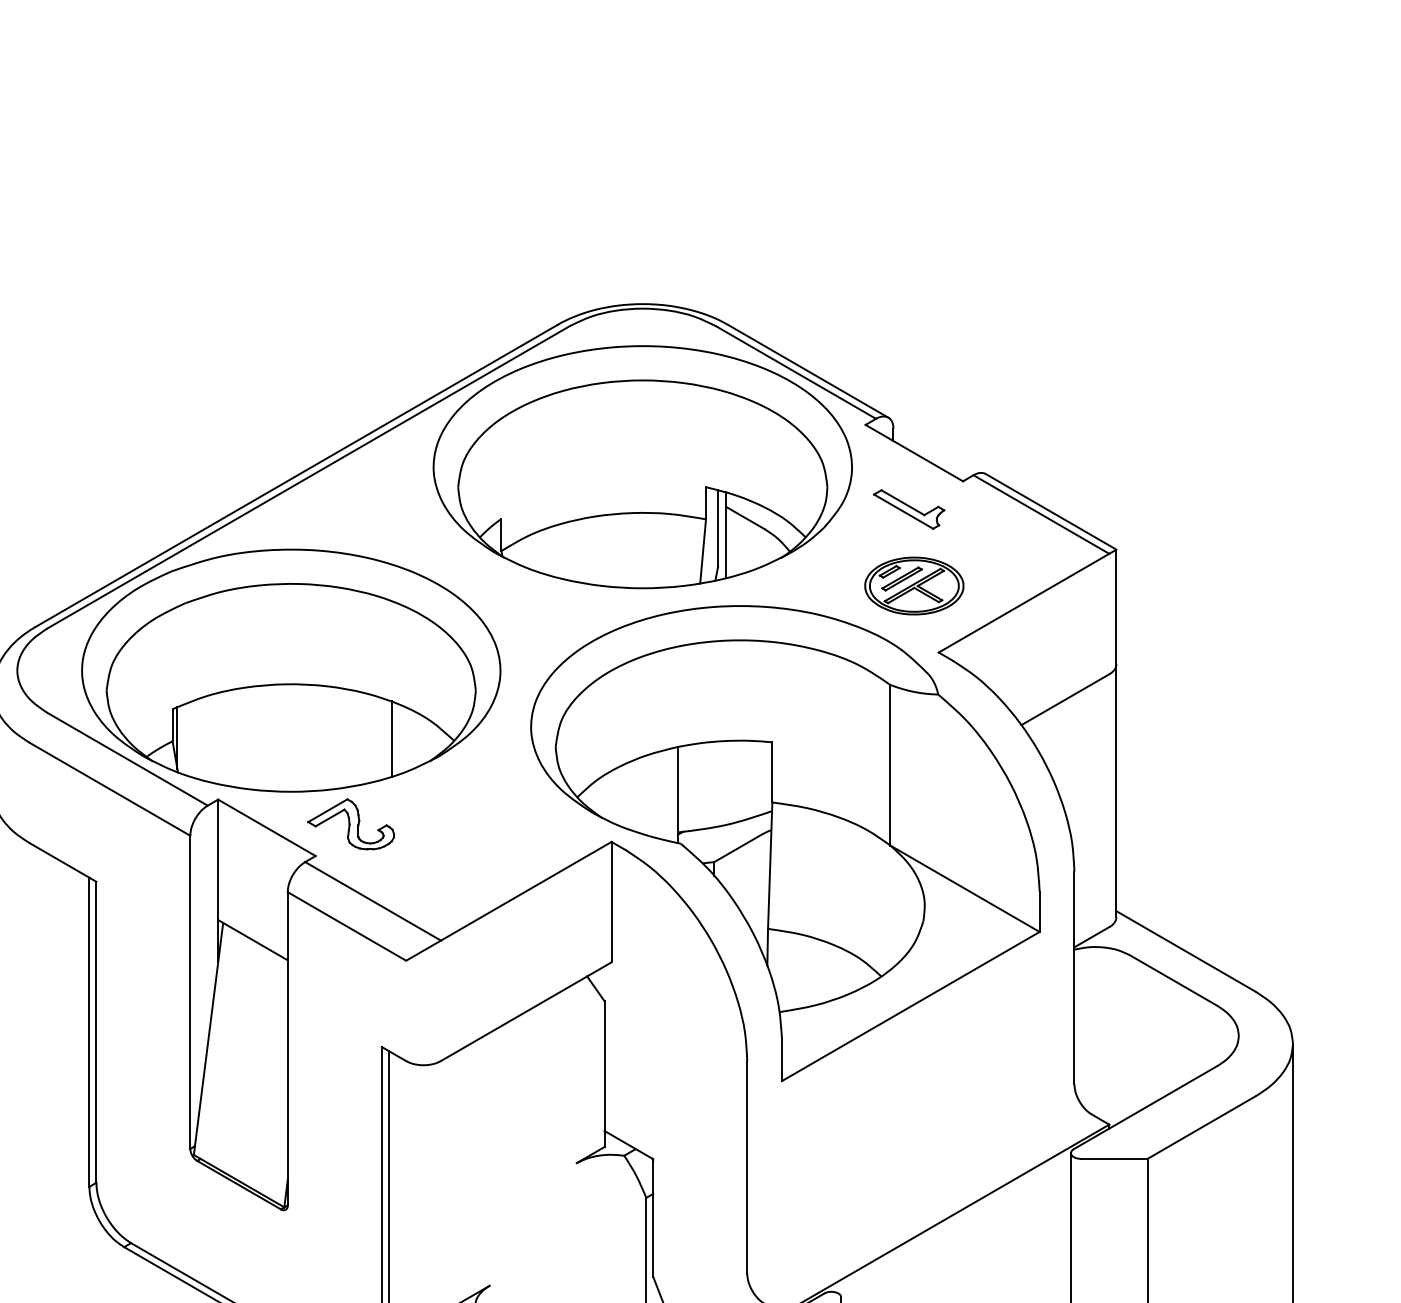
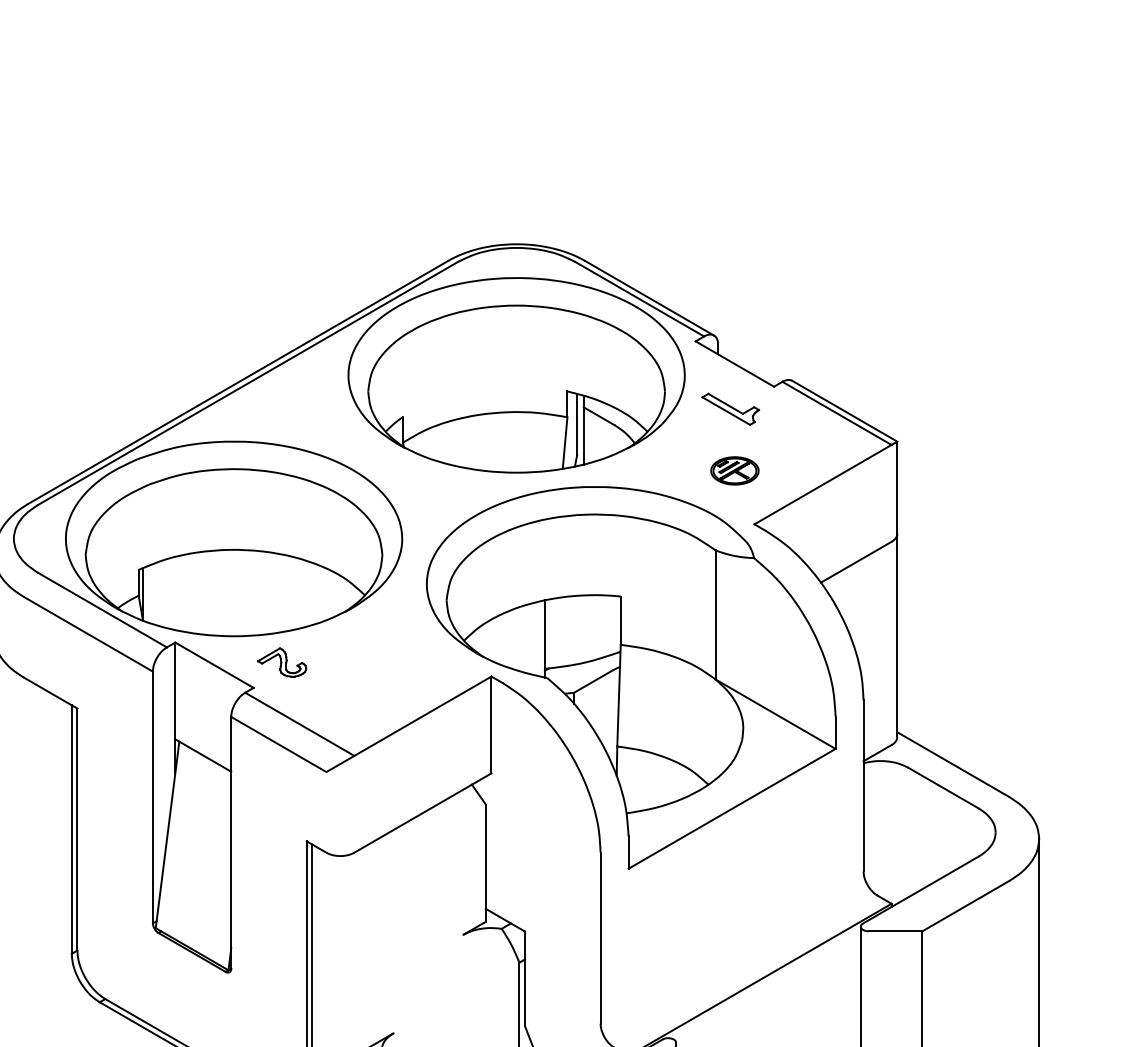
part: (913, 585) -> (734, 470), size x0.6
line: (391, 738) -> (314, 593), removed
part: (350, 824) -> (281, 662), size x0.7

